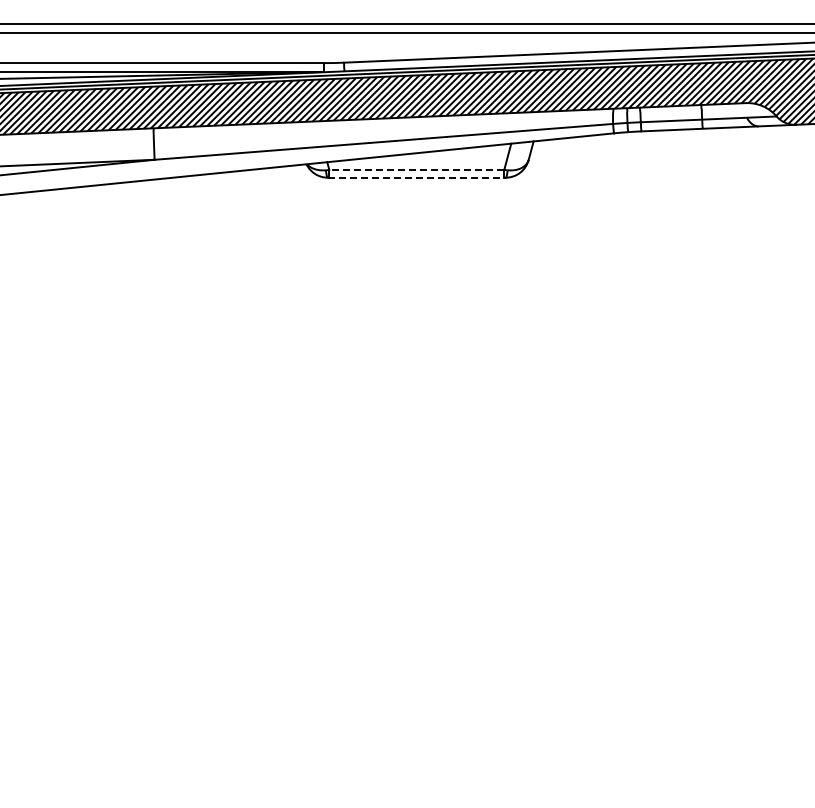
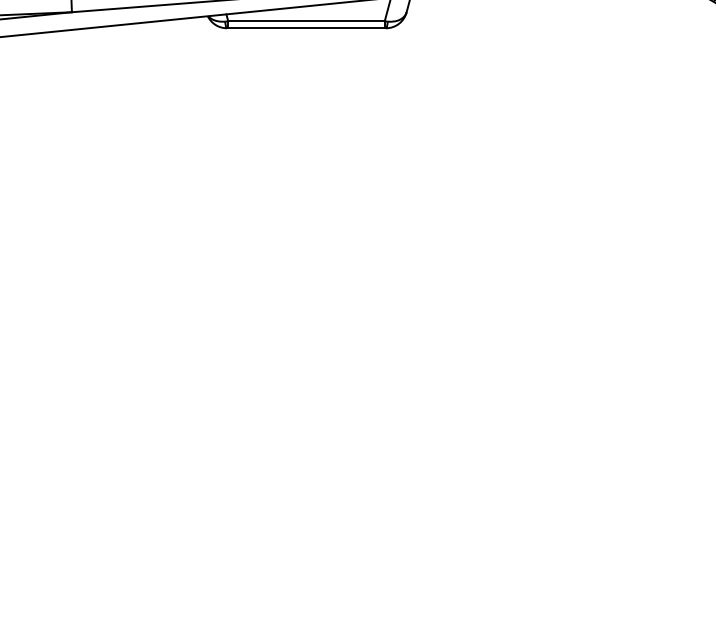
line: (416, 169) -> (306, 20), dashed -> solid
line: (416, 177) -> (306, 28), dashed -> solid

